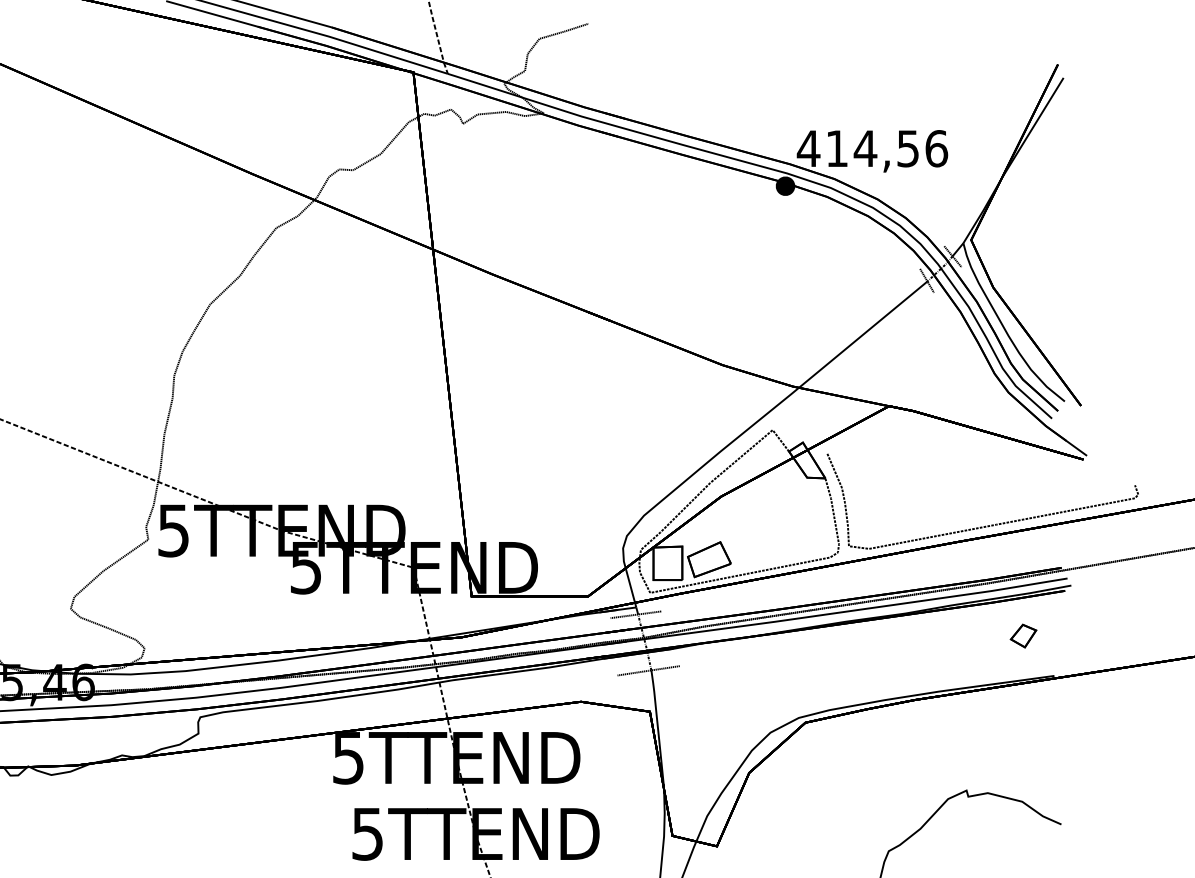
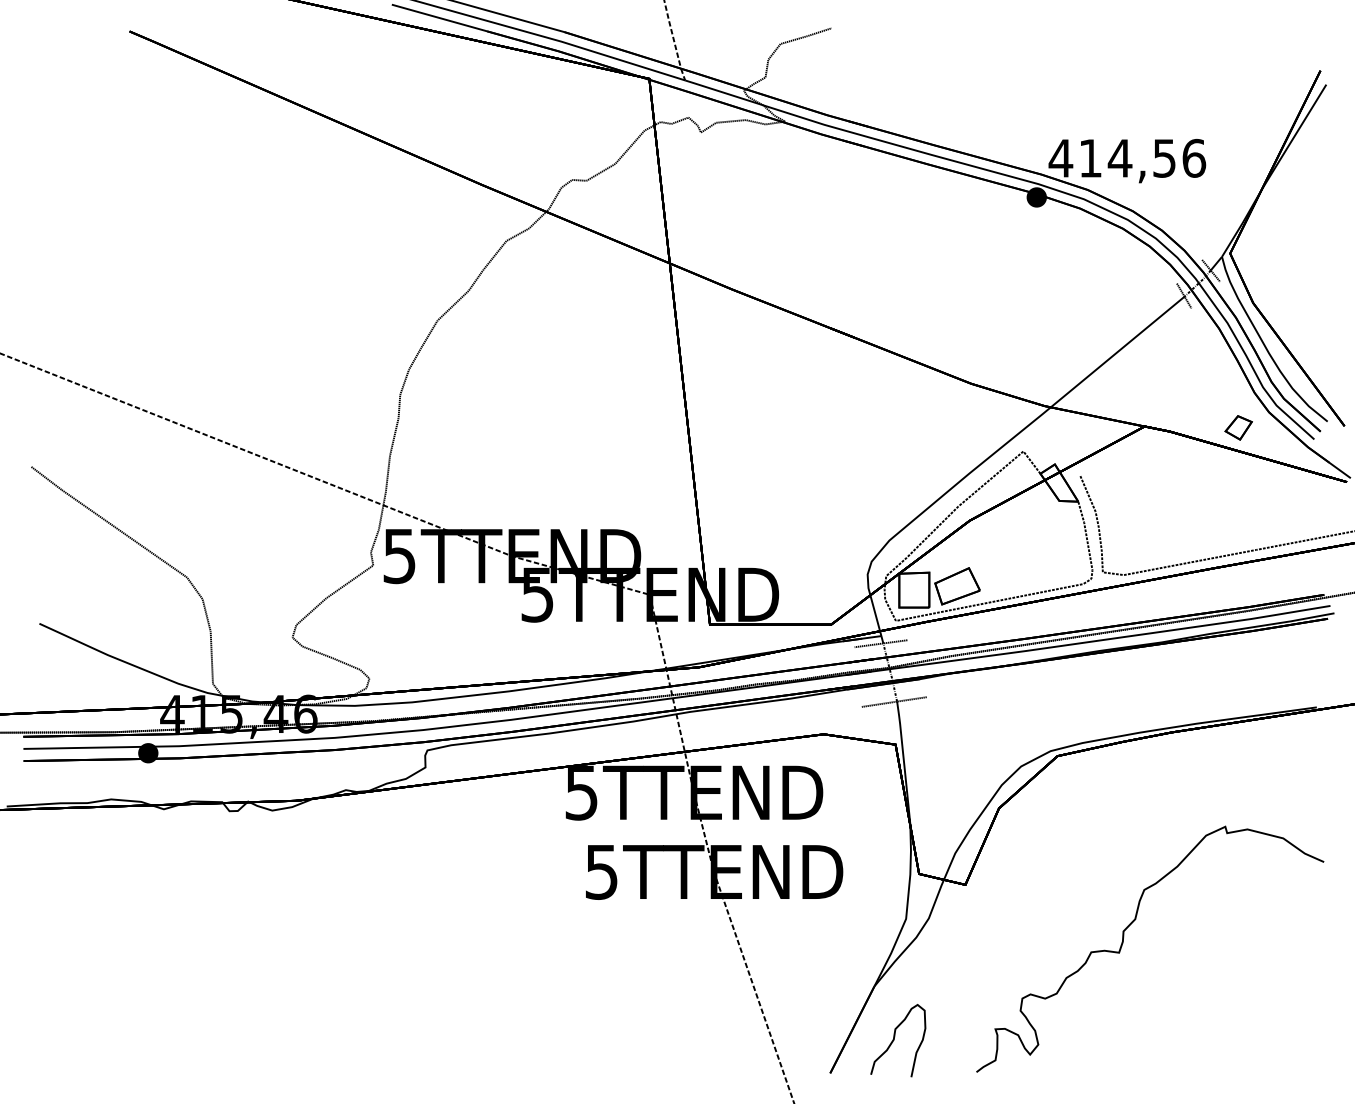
part: (1023, 635) -> (1238, 427), moved

